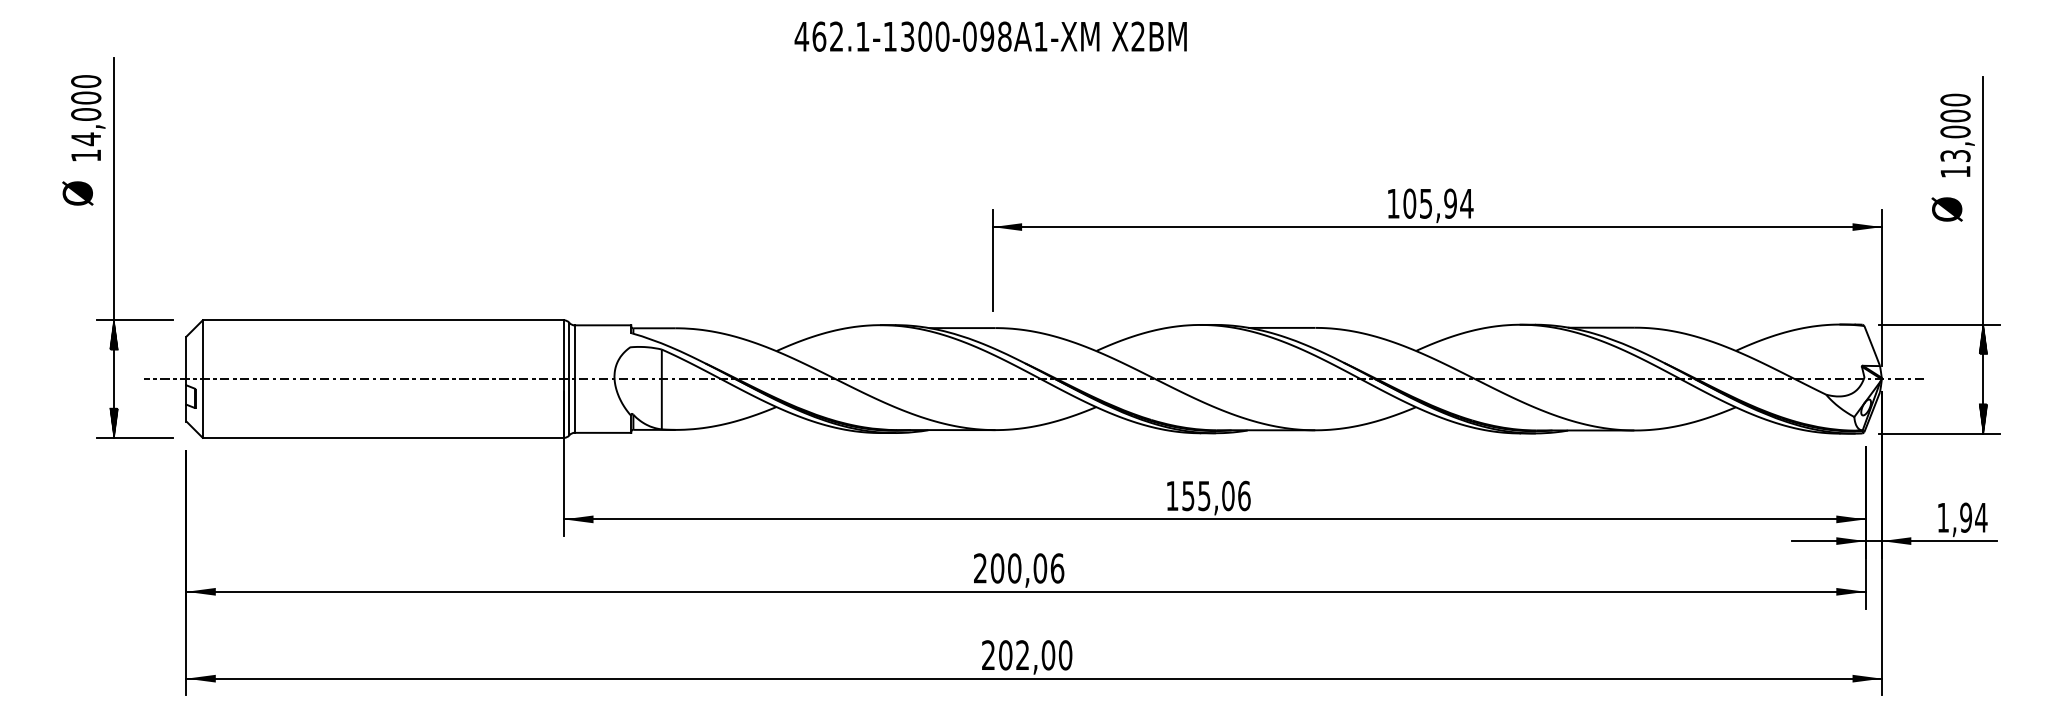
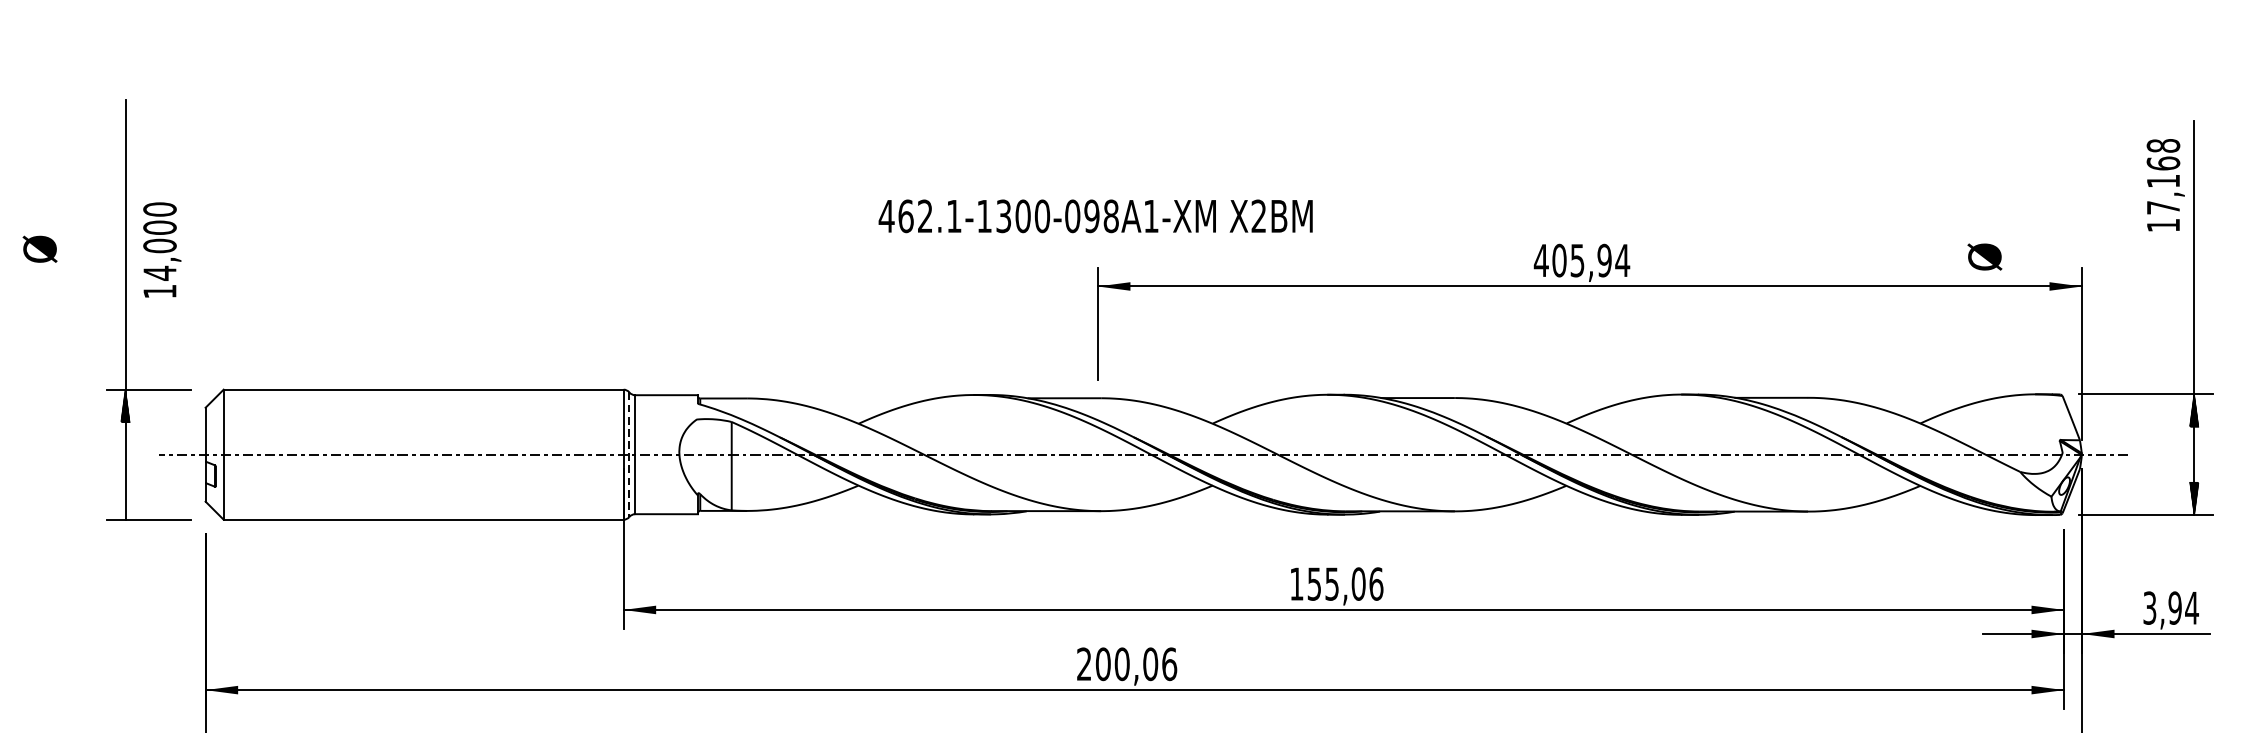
text: (990, 36) -> (1095, 216), moved
text: (88, 117) -> (162, 249), moved
text: (1955, 127) -> (2163, 176), 13,000 -> 17,168
text: (77, 193) -> (39, 249), moved
text: (1393, 203) -> (1541, 260), 105,94 -> 405,94
text: (1946, 209) -> (1984, 257), moved
line: (569, 379) -> (629, 455), solid -> dashed
hatch: (113, 422) -> (124, 502), removed
text: (1942, 517) -> (2149, 607), 1,94 -> 3,94

